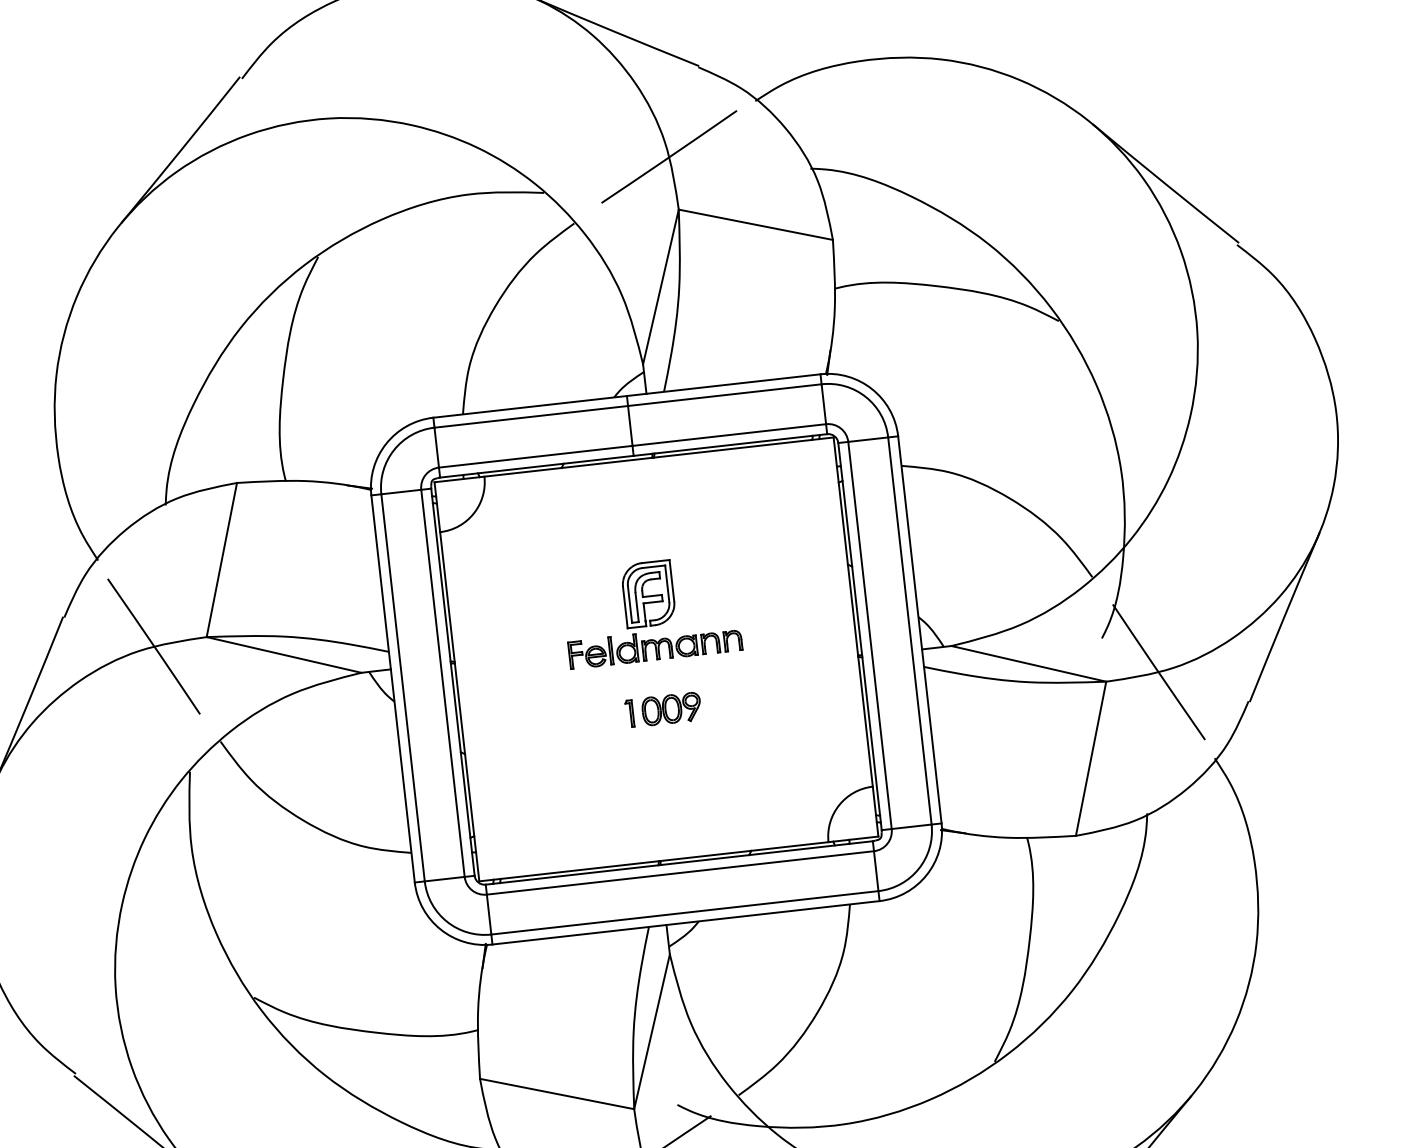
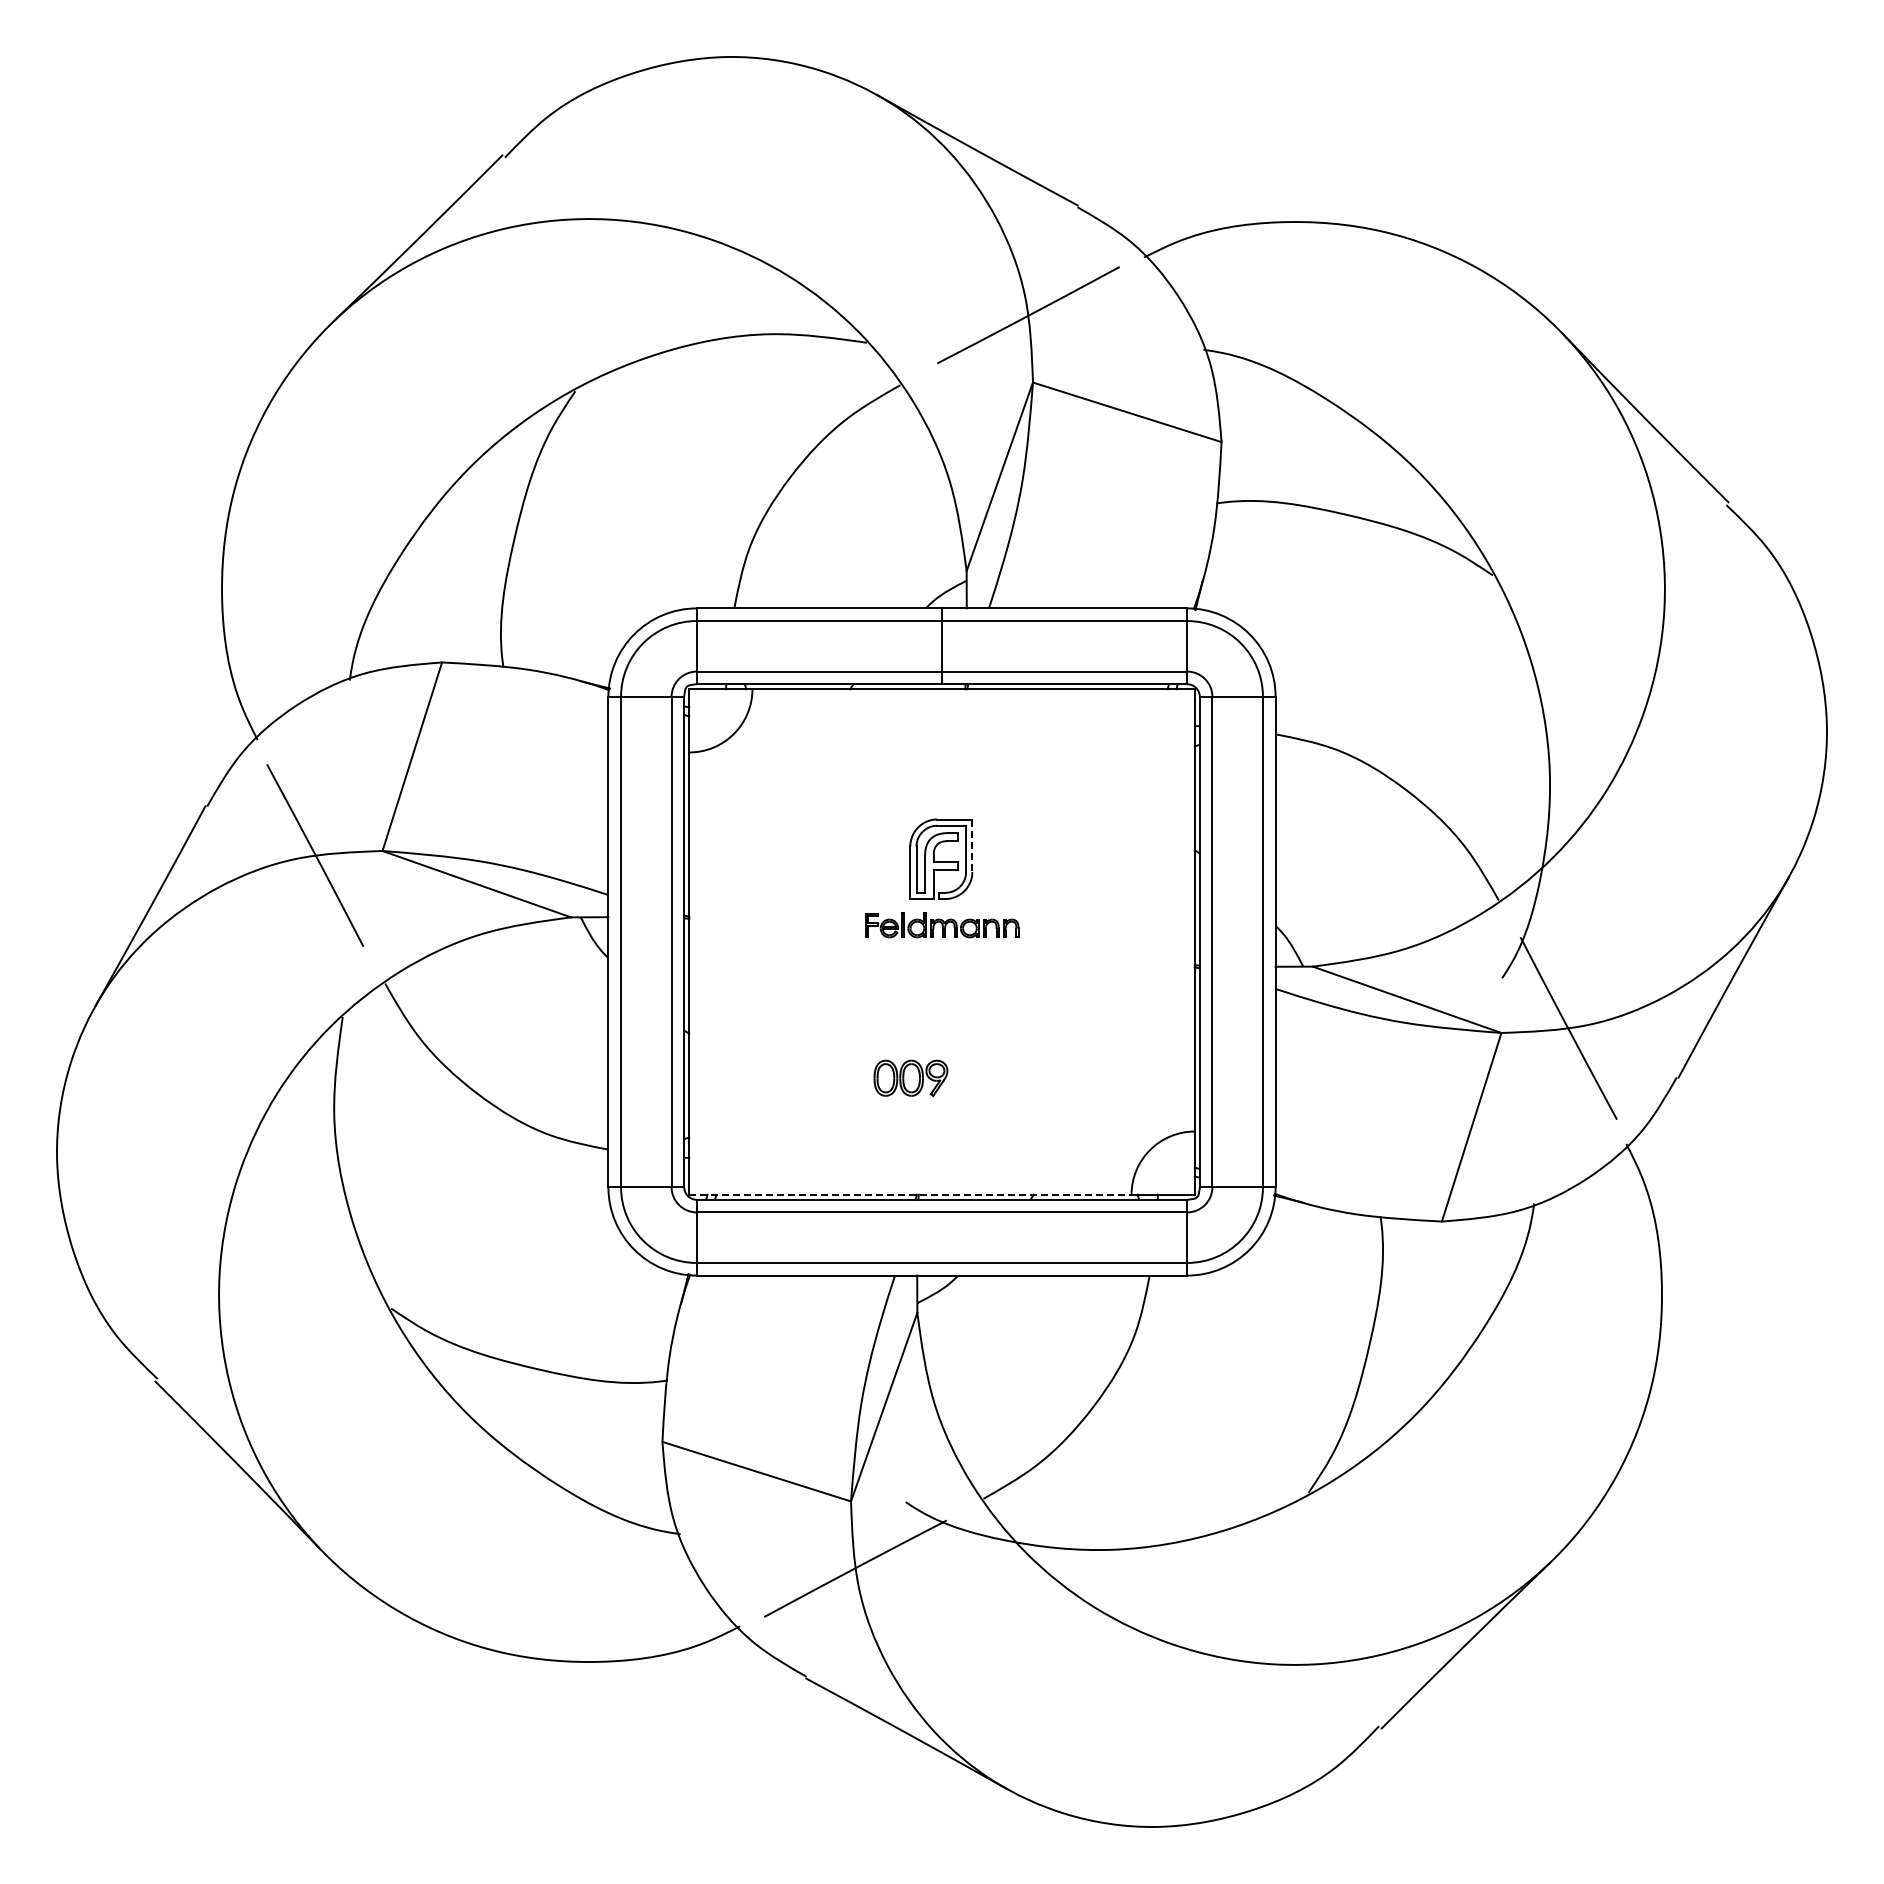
line: (672, 581) -> (972, 846), solid -> dashed
part: (655, 646) -> (942, 925), size x0.7
part: (671, 708) -> (910, 1077), moved
part: (629, 713) -> (900, 1005), removed
line: (653, 861) -> (910, 1194), solid -> dashed

